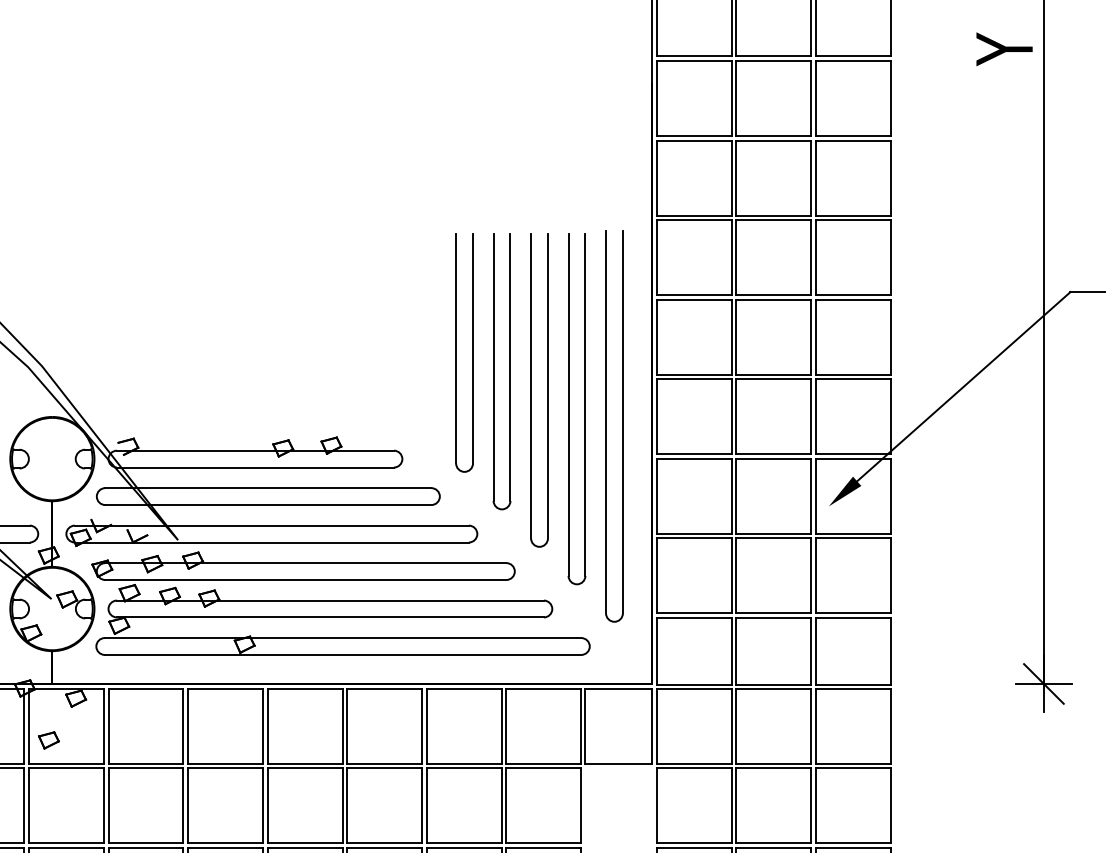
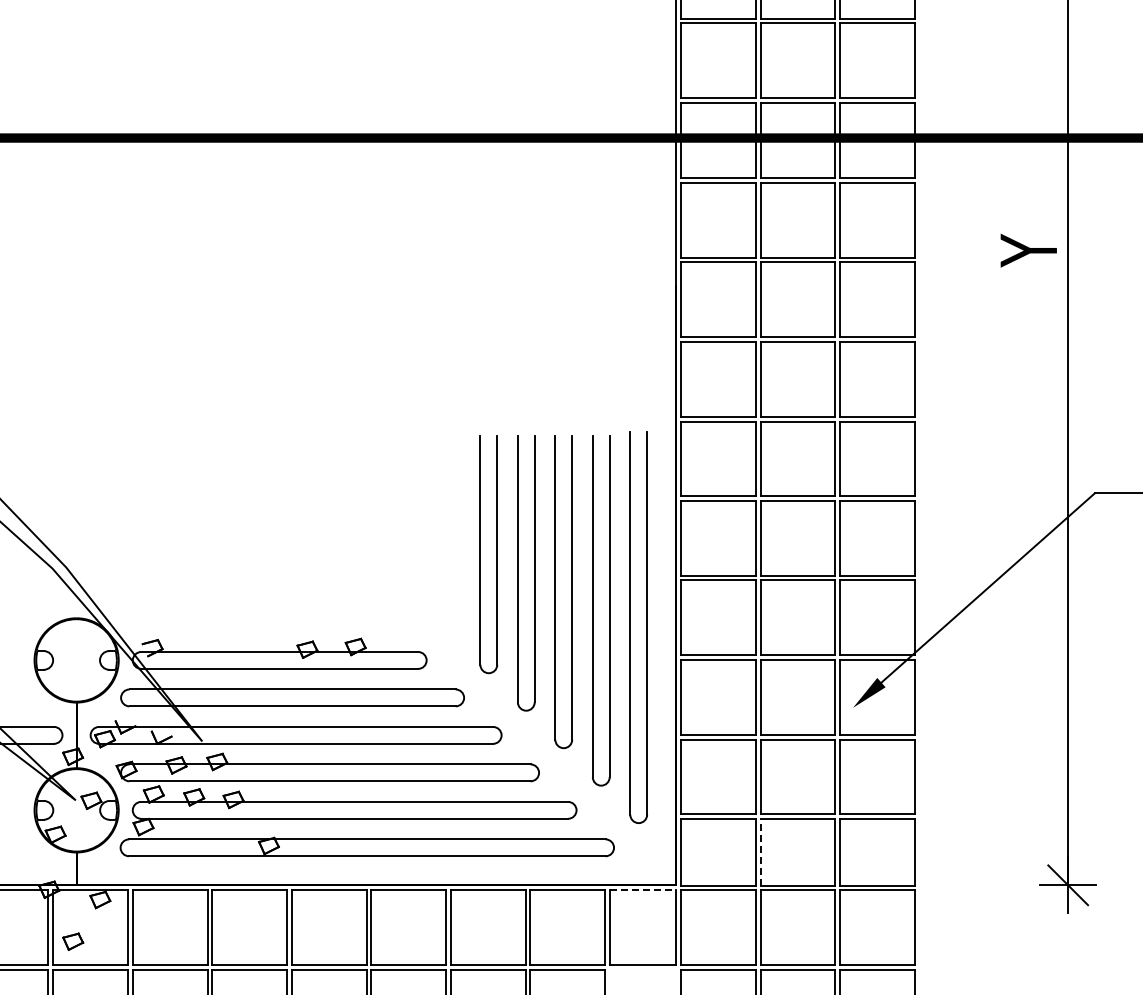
line: (736, 651) -> (760, 852), solid -> dashed
line: (619, 688) -> (643, 889), solid -> dashed

